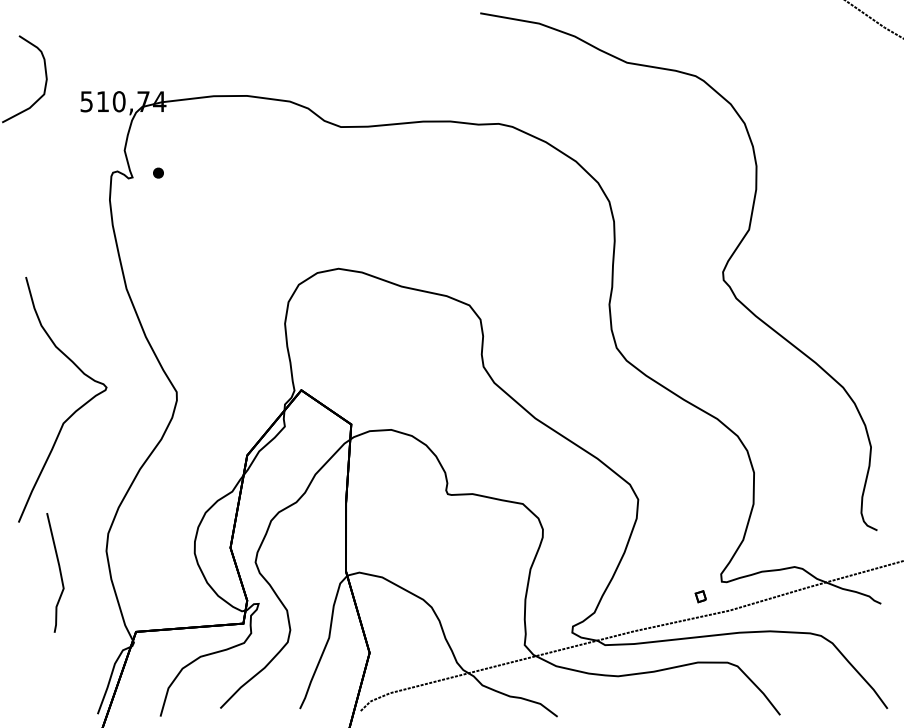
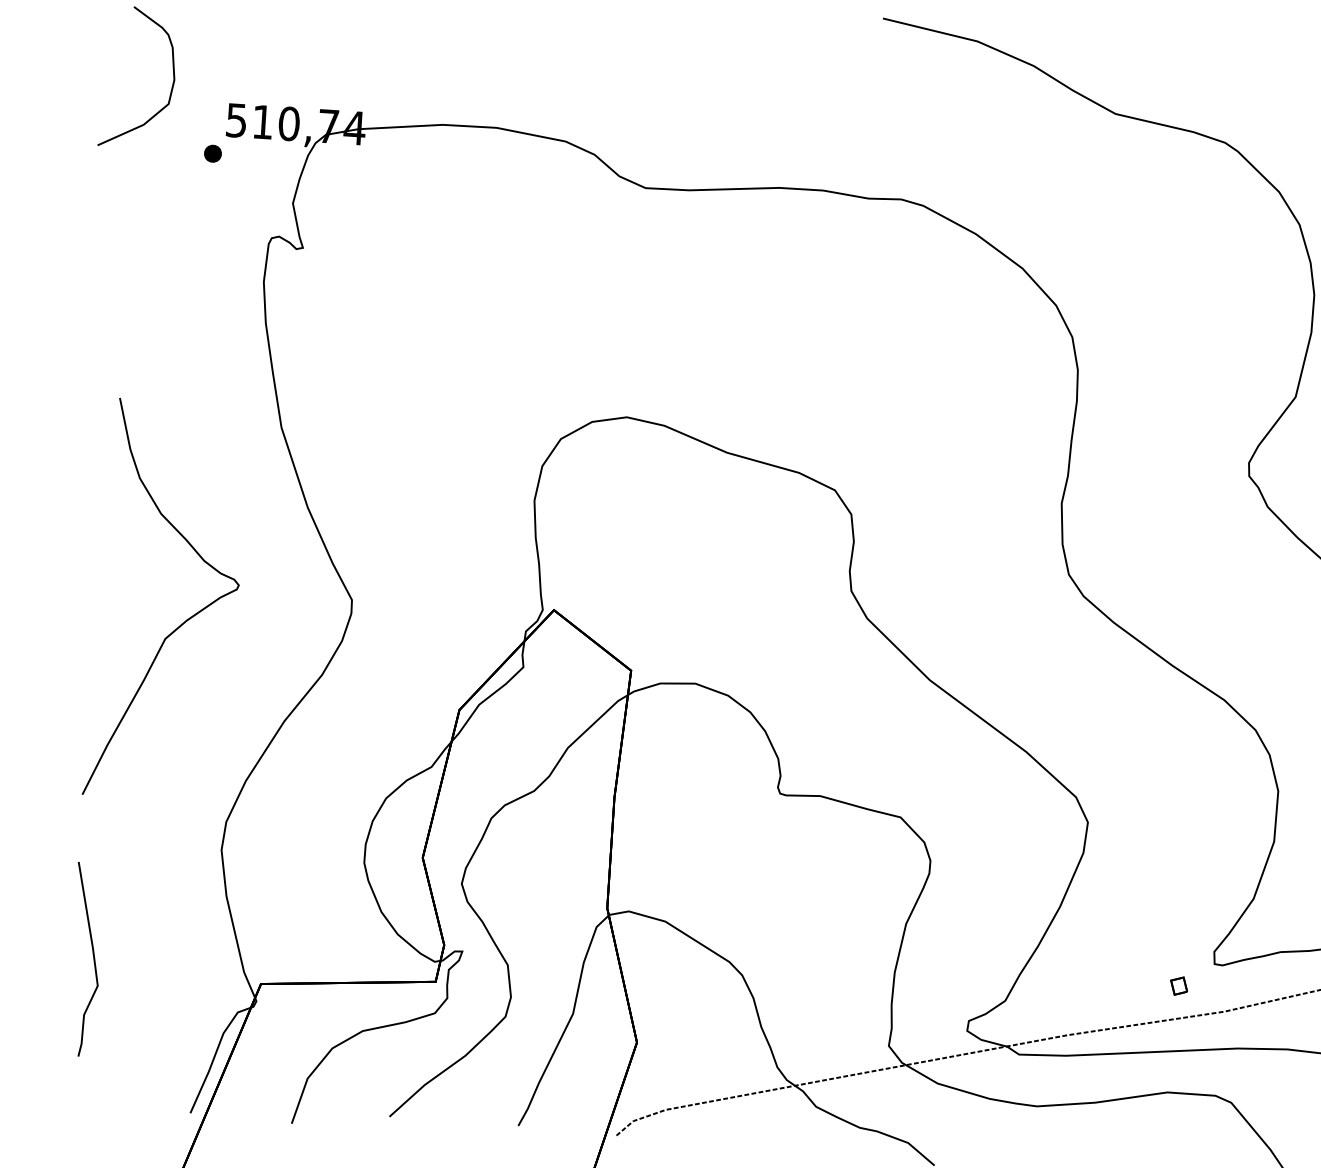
part: (158, 172) -> (213, 152), moved
curve: (59, 572) -> (92, 959), moved

